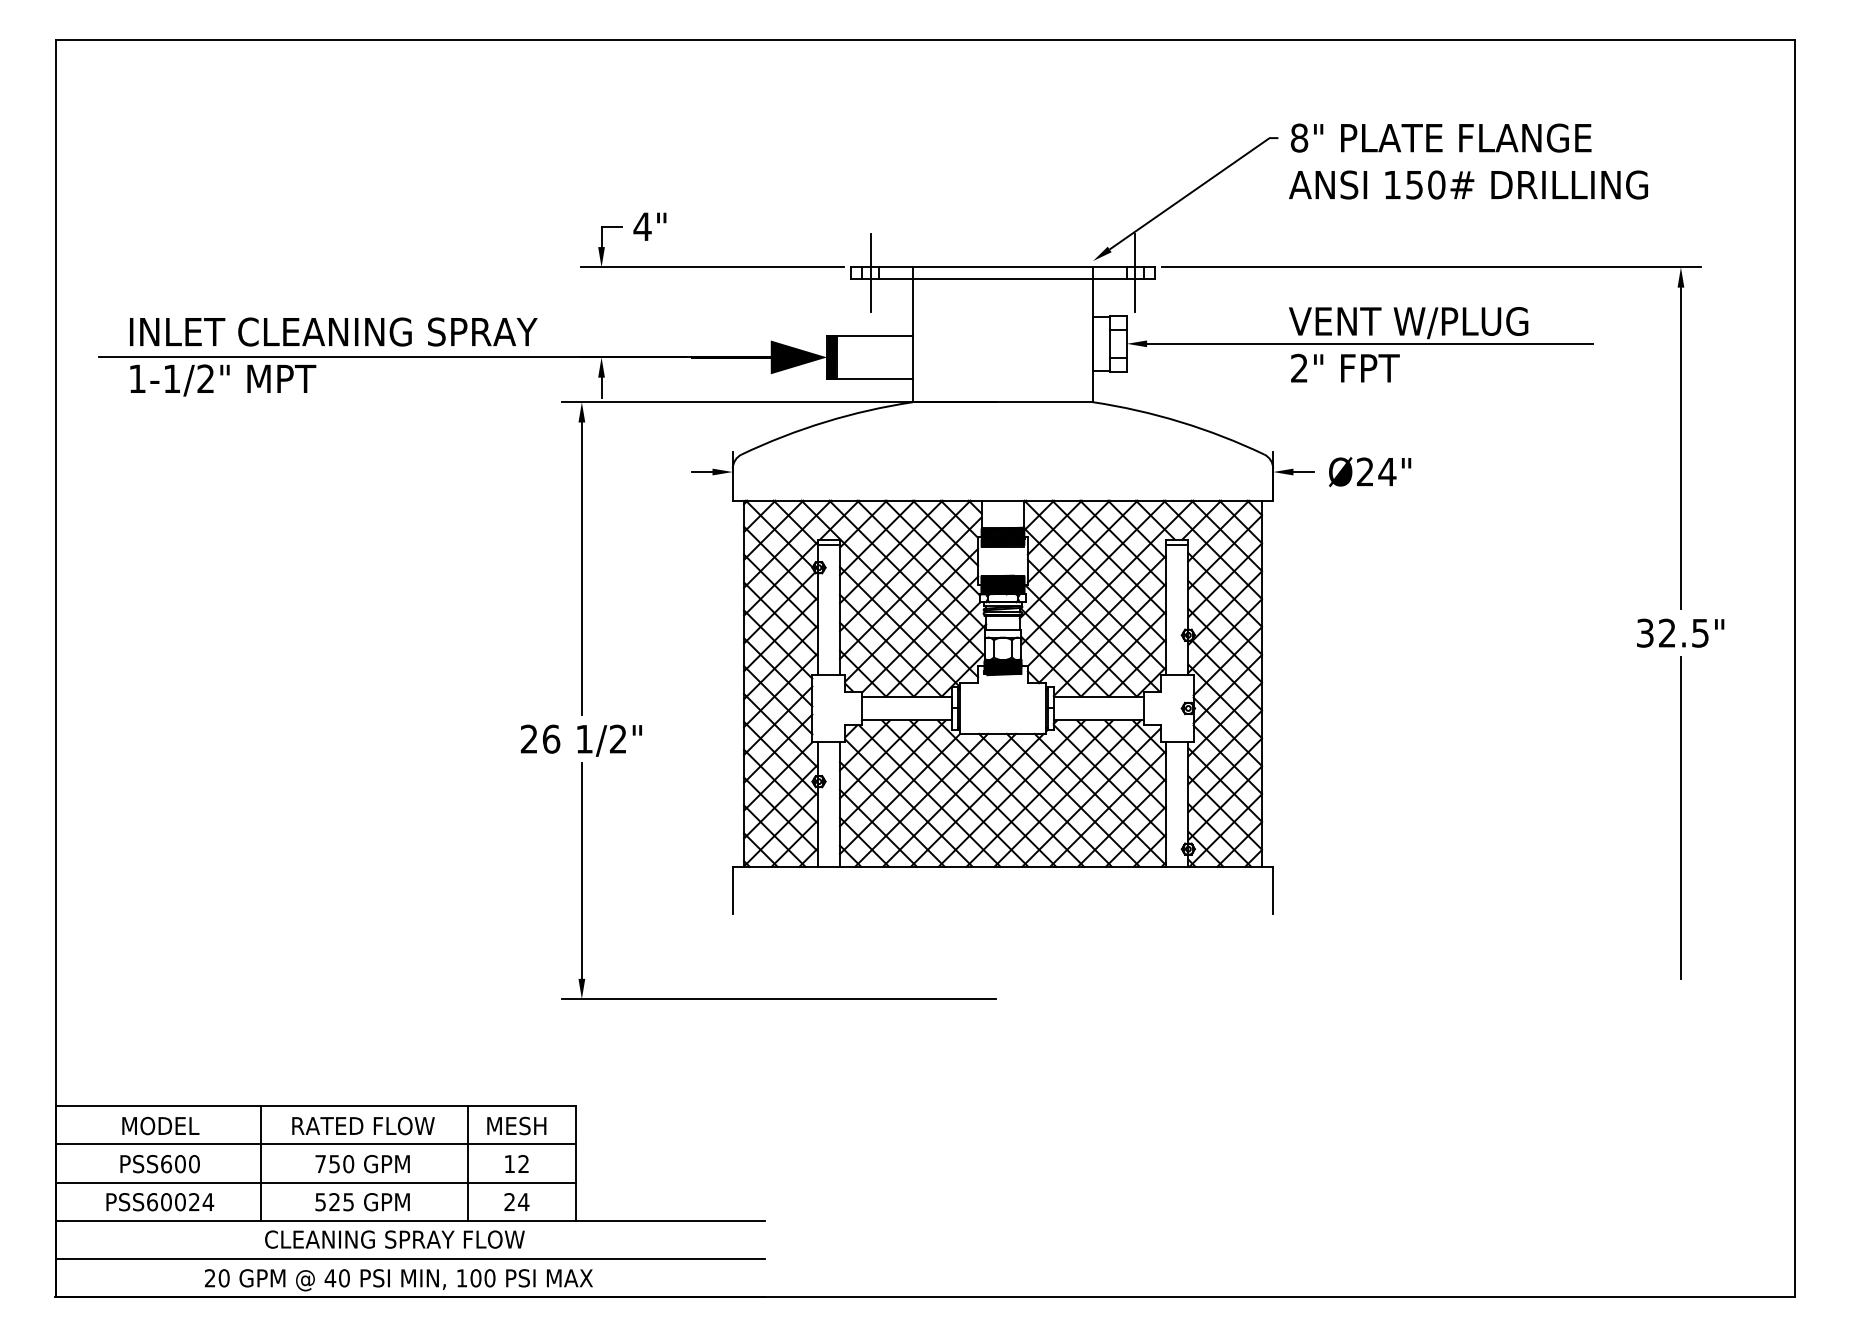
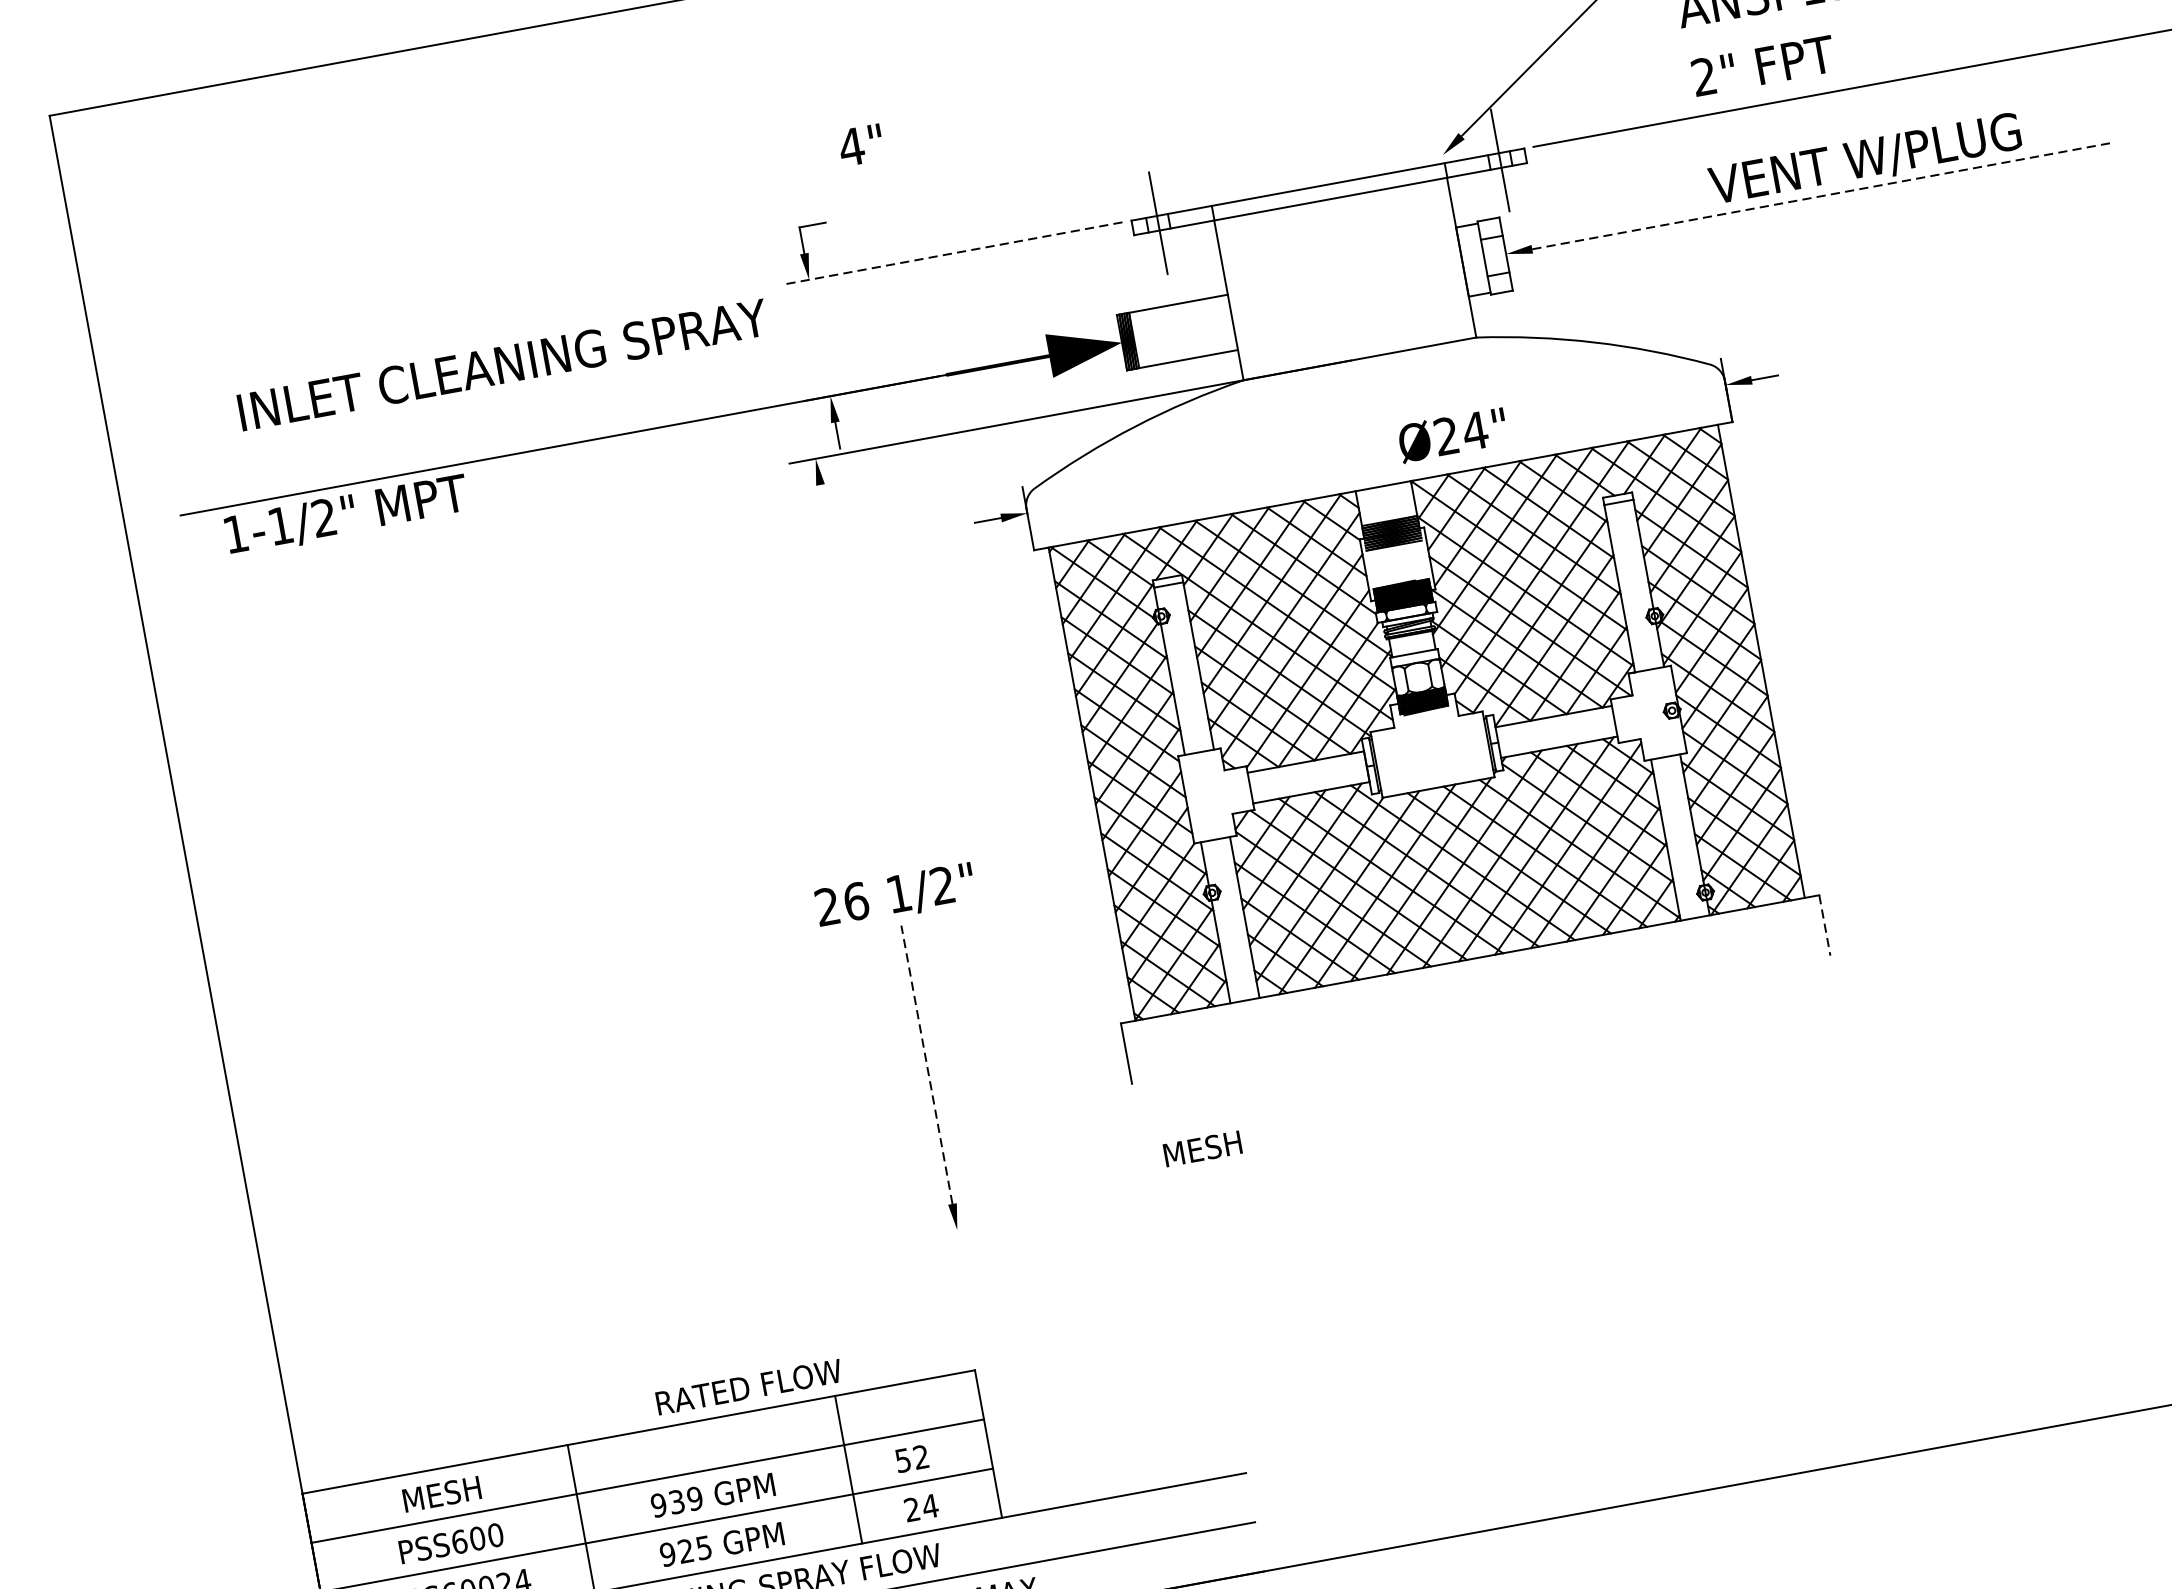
text: (649, 226) -> (860, 145), moved
line: (712, 267) -> (952, 253), solid -> dashed
text: (333, 331) -> (502, 364), moved
line: (1371, 343) -> (1822, 195), solid -> dashed
text: (1345, 367) -> (1763, 64), moved
text: (1370, 472) -> (1453, 435), moved
line: (581, 568) -> (854, 673), removed
line: (581, 871) -> (926, 1065), solid -> dashed
line: (1273, 890) -> (1825, 925), solid -> dashed
line: (778, 999) -> (1211, 1184), removed
text: (160, 1125) -> (442, 1493), MODEL -> MESH
text: (363, 1125) -> (749, 1386), moved
text: (516, 1125) -> (1202, 1148), moved
text: (334, 1164) -> (676, 1502), 750 -> 939
text: (509, 1164) -> (902, 1461), 12 -> 52
text: (320, 1202) -> (667, 1555), 525 -> 925

